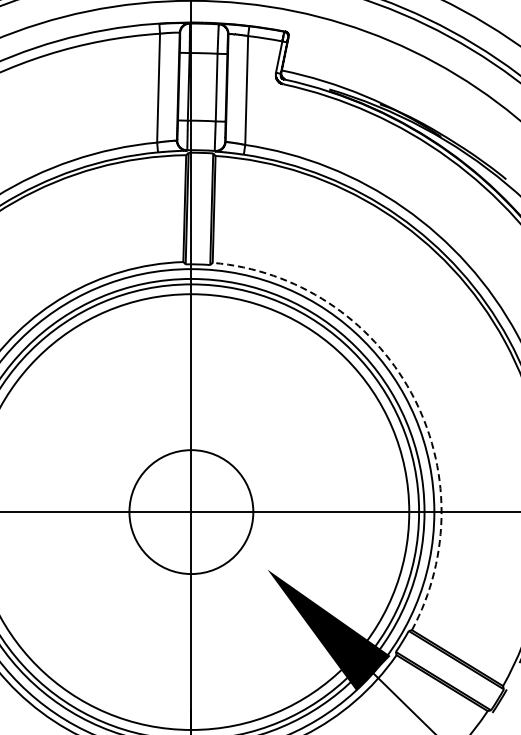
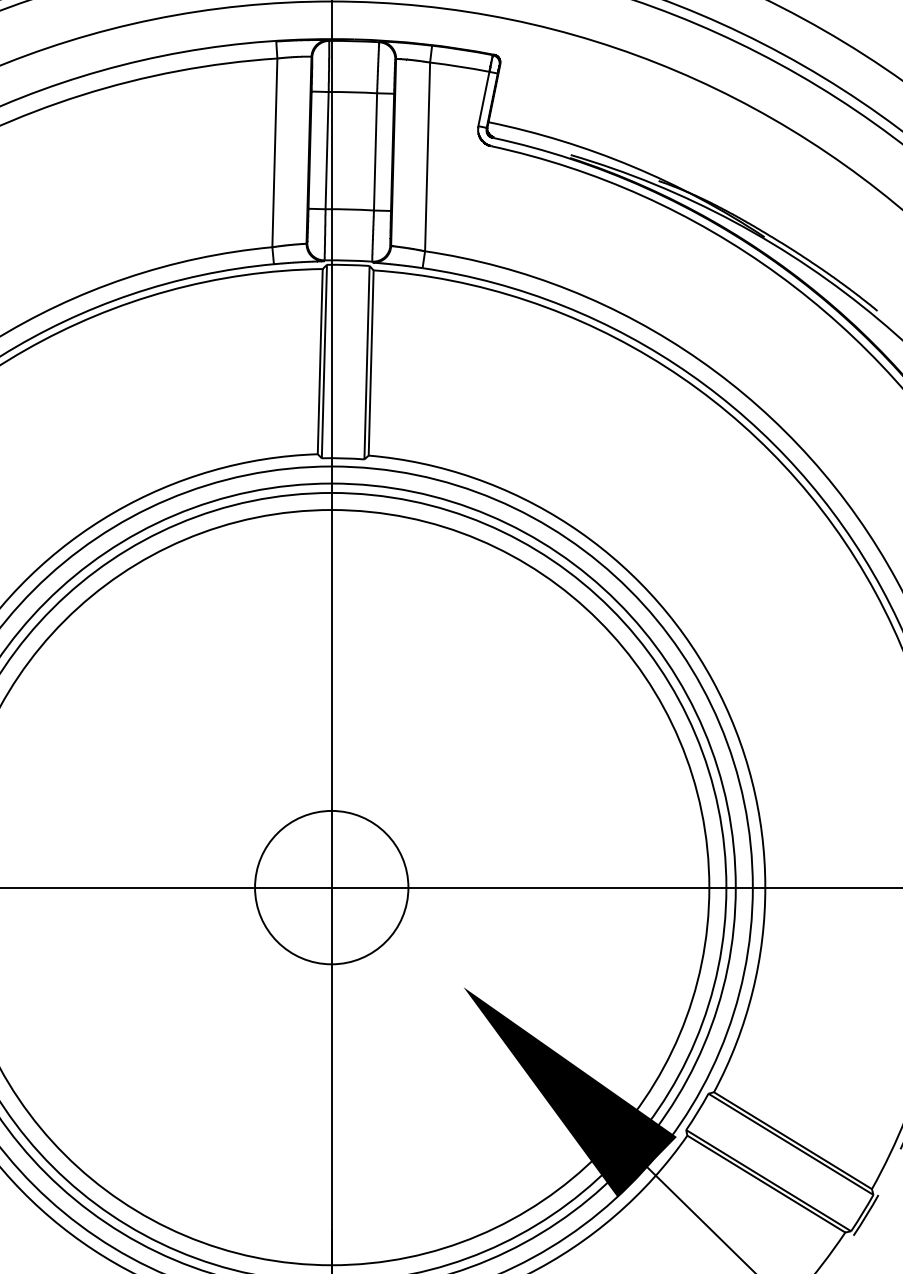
arc: (411, 392) -> (713, 680), dashed -> solid
circle: (191, 511) -> (331, 886), size x0.71

